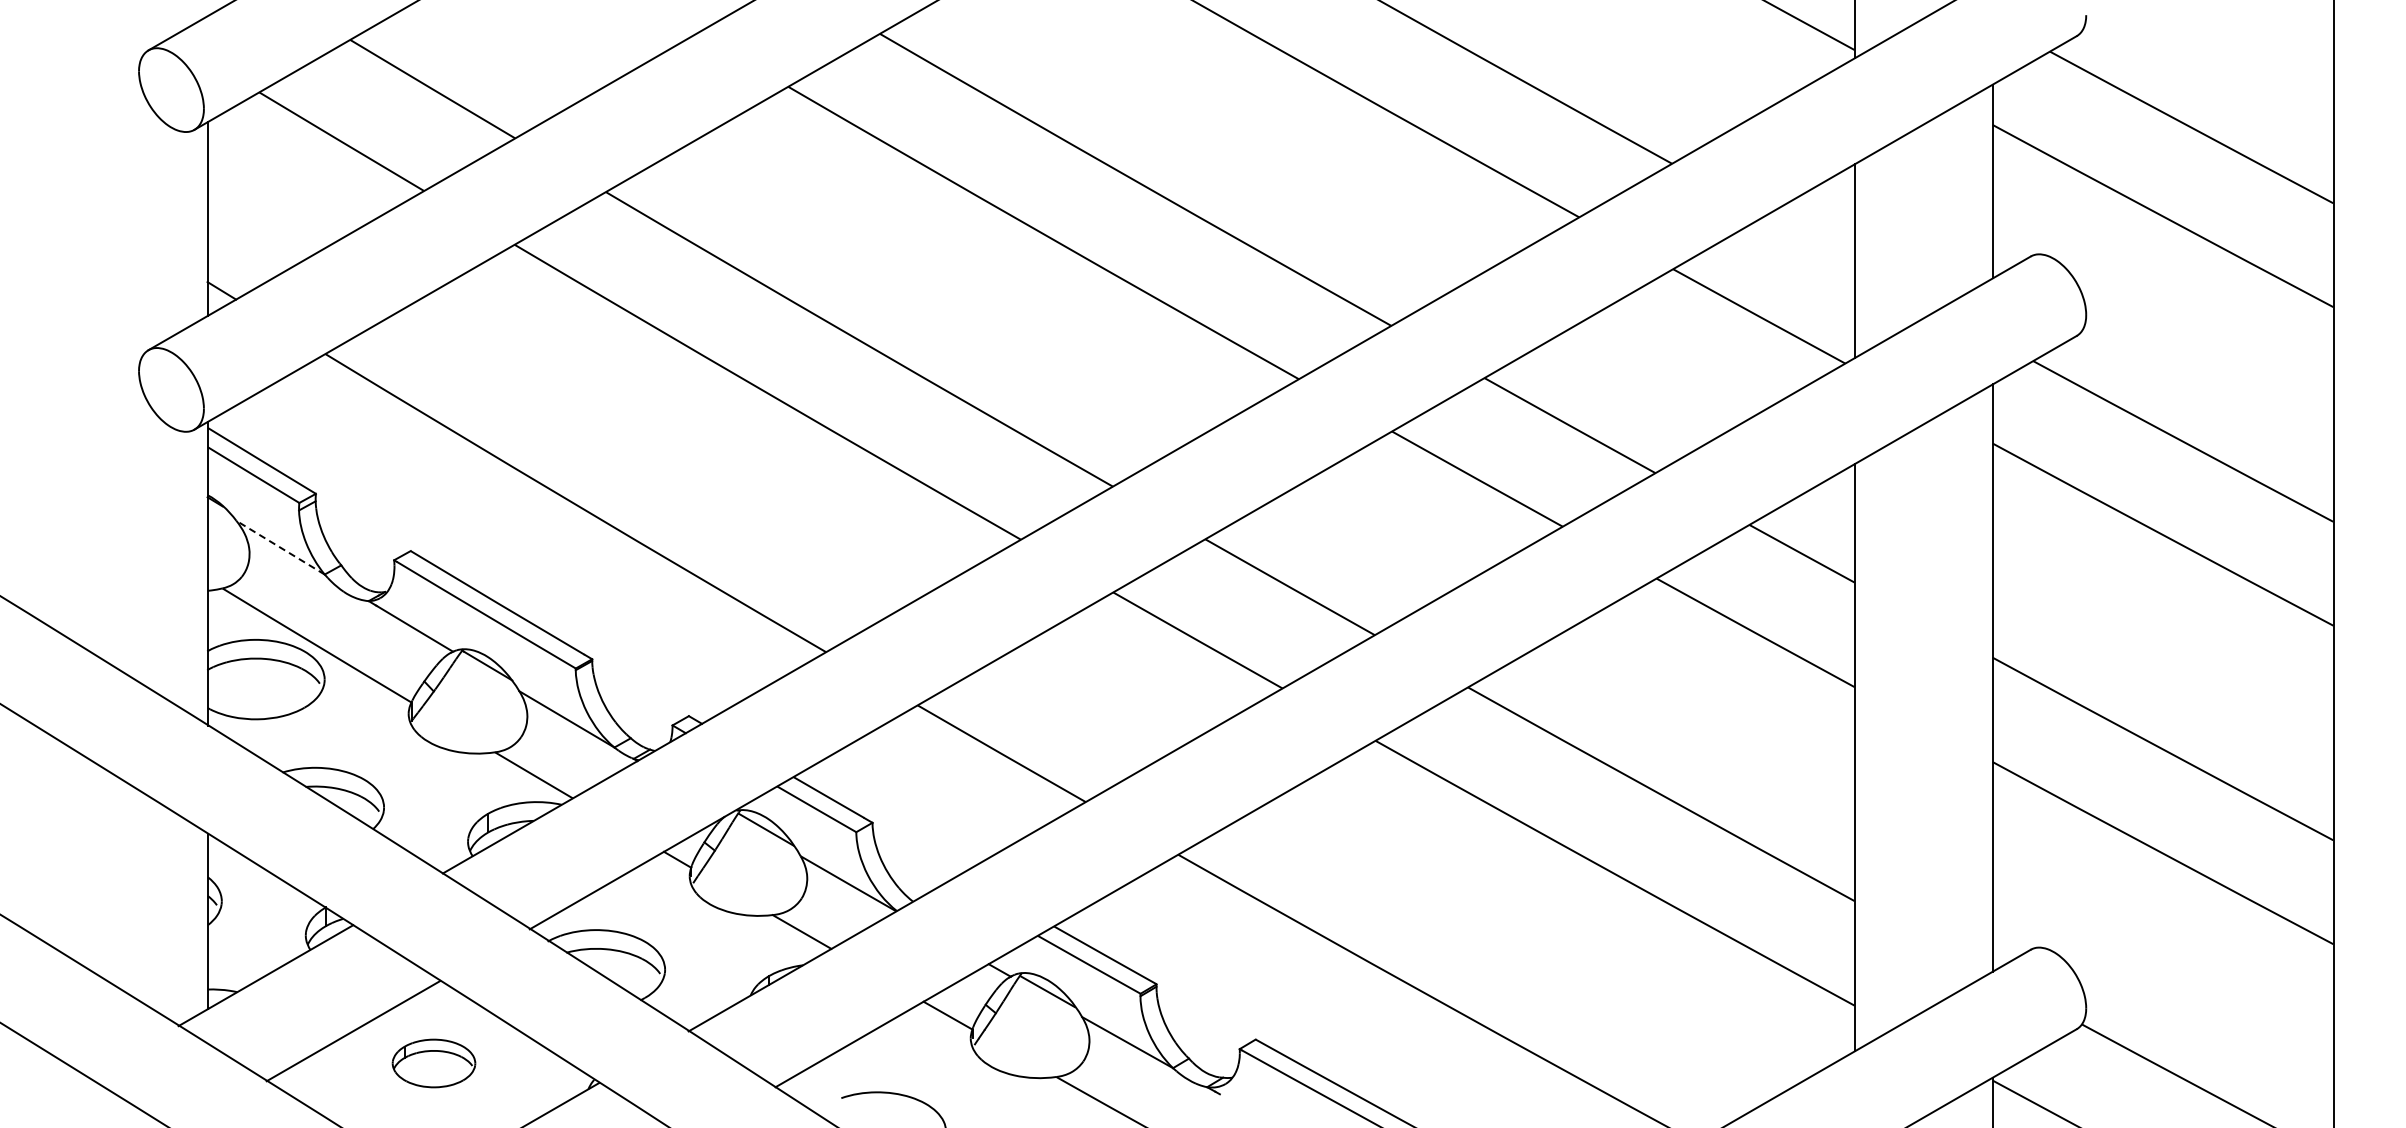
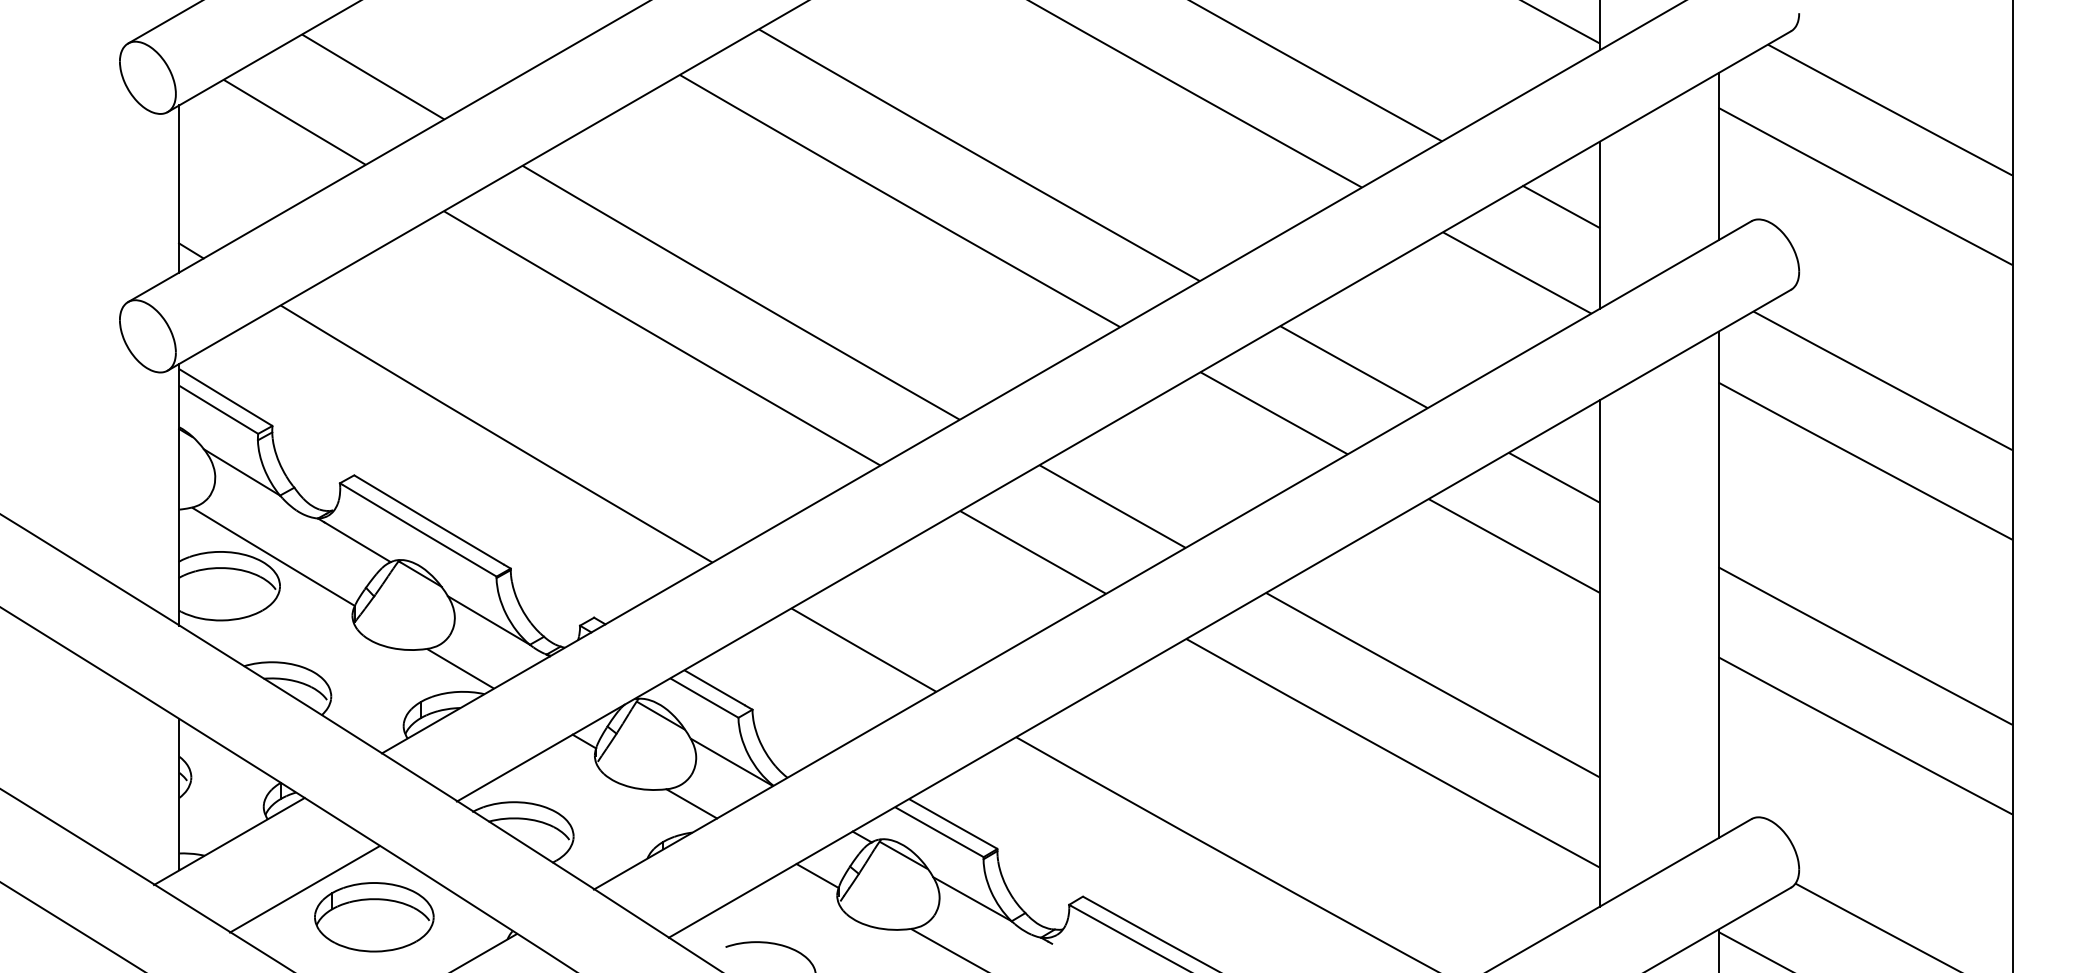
line: (1810, 239) -> (1561, 206), added
line: (280, 547) -> (241, 472), dashed -> solid
part: (433, 1063) -> (373, 917), size x1.67

